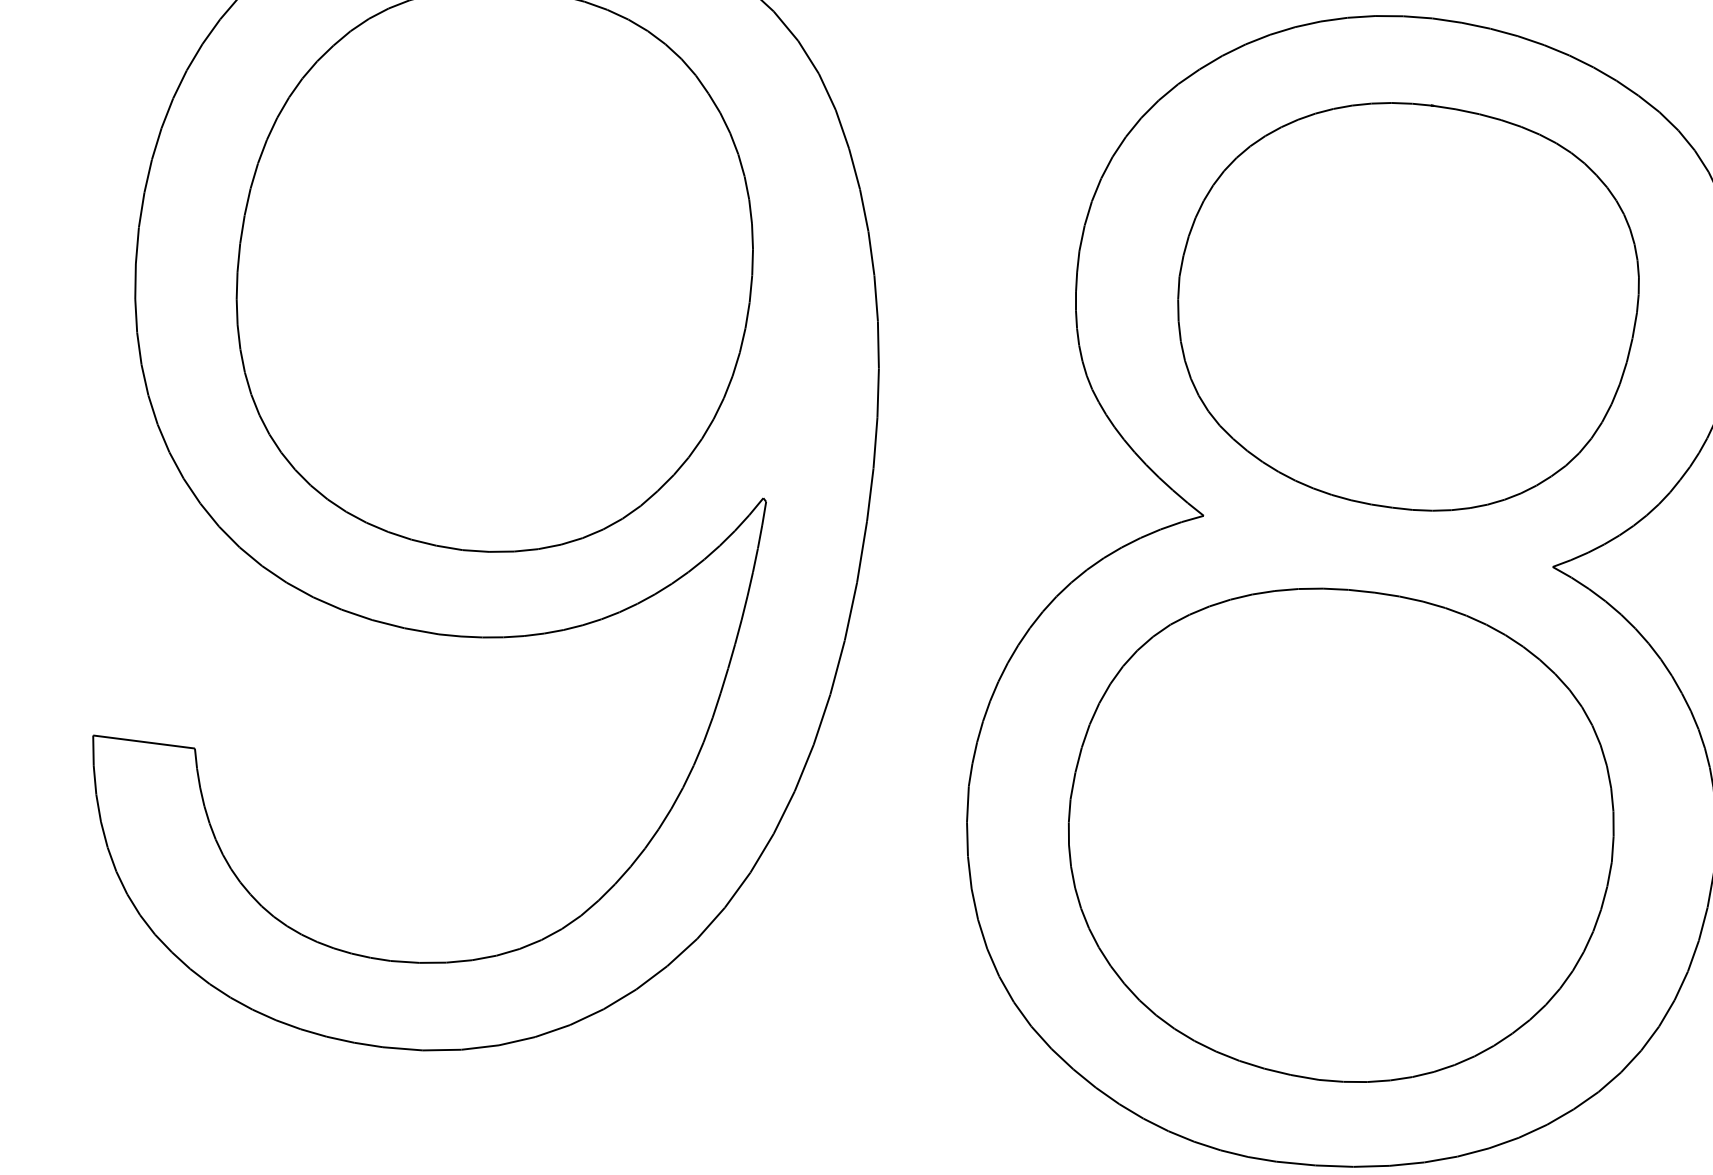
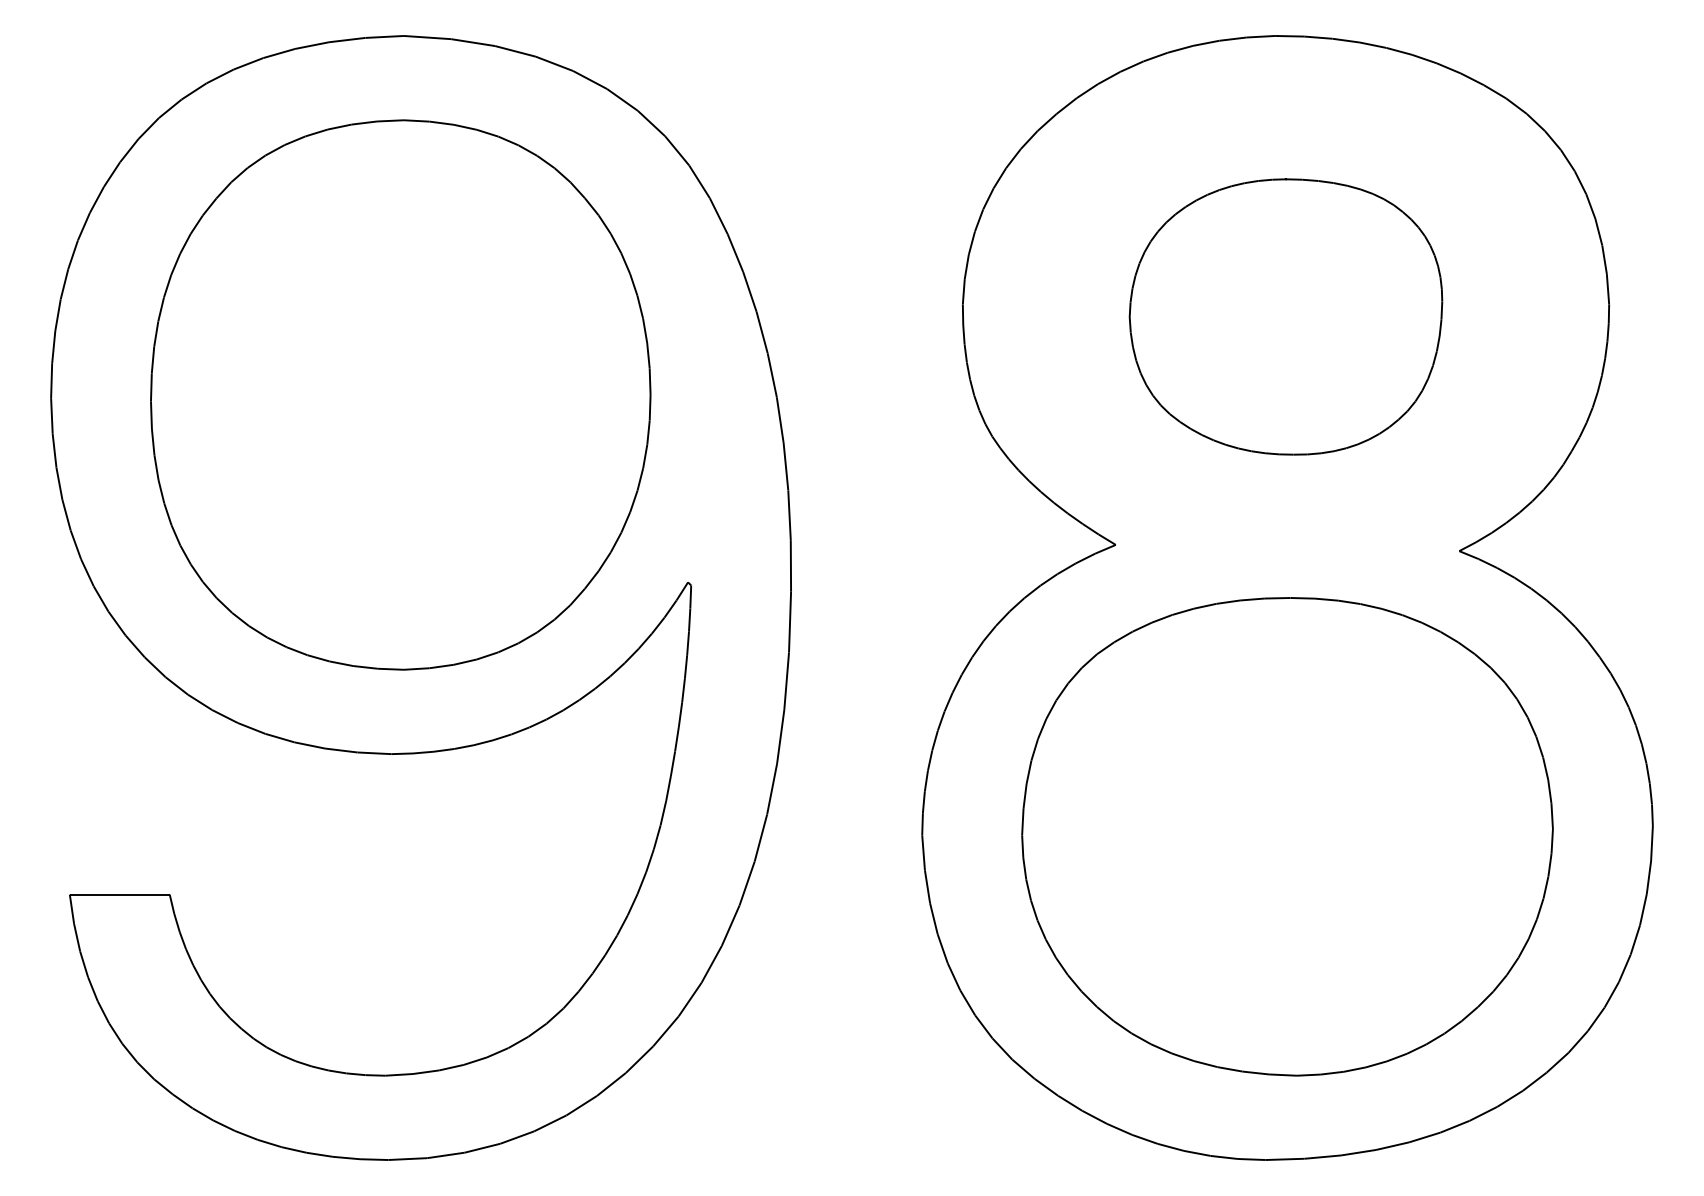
part: (1406, 305) -> (1285, 316), size x0.7

